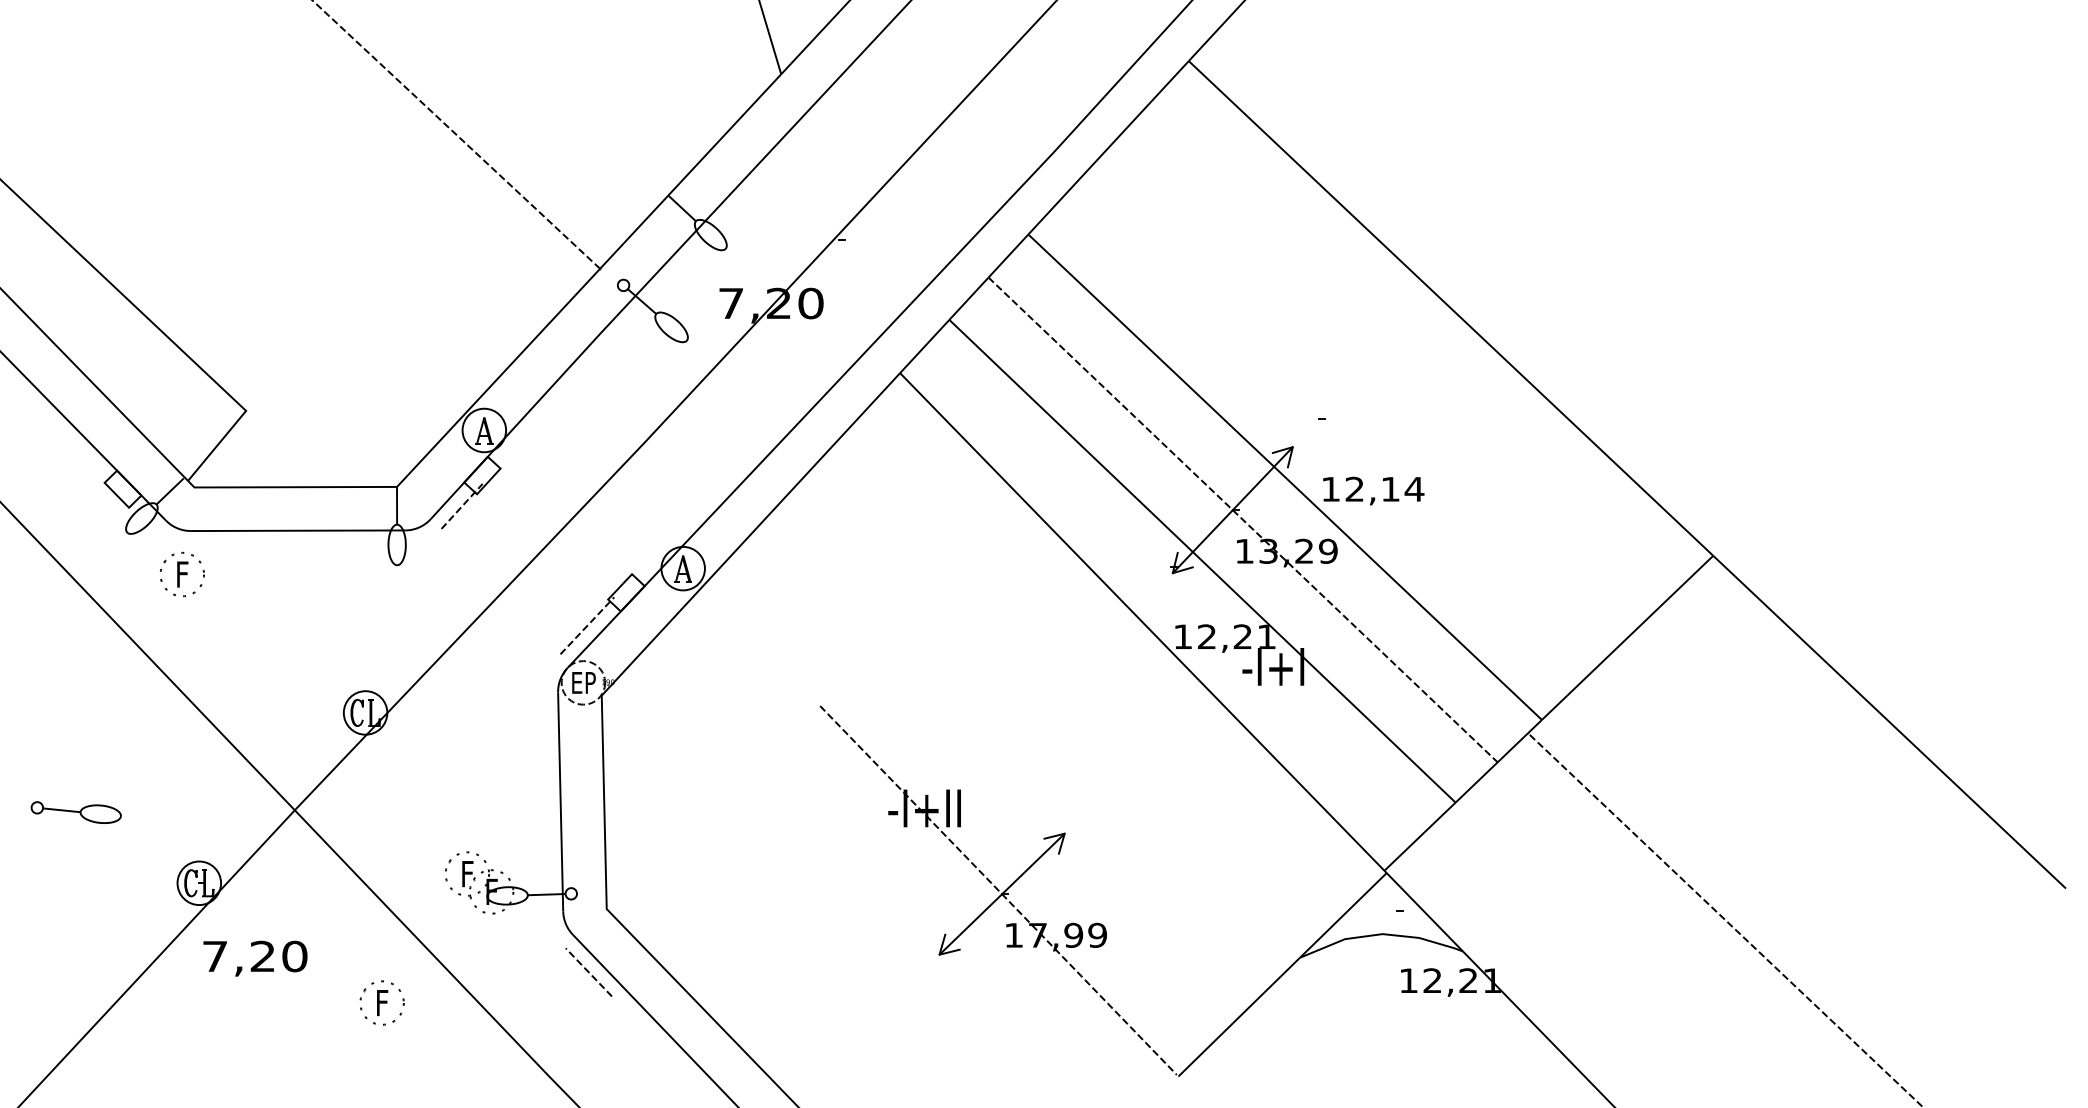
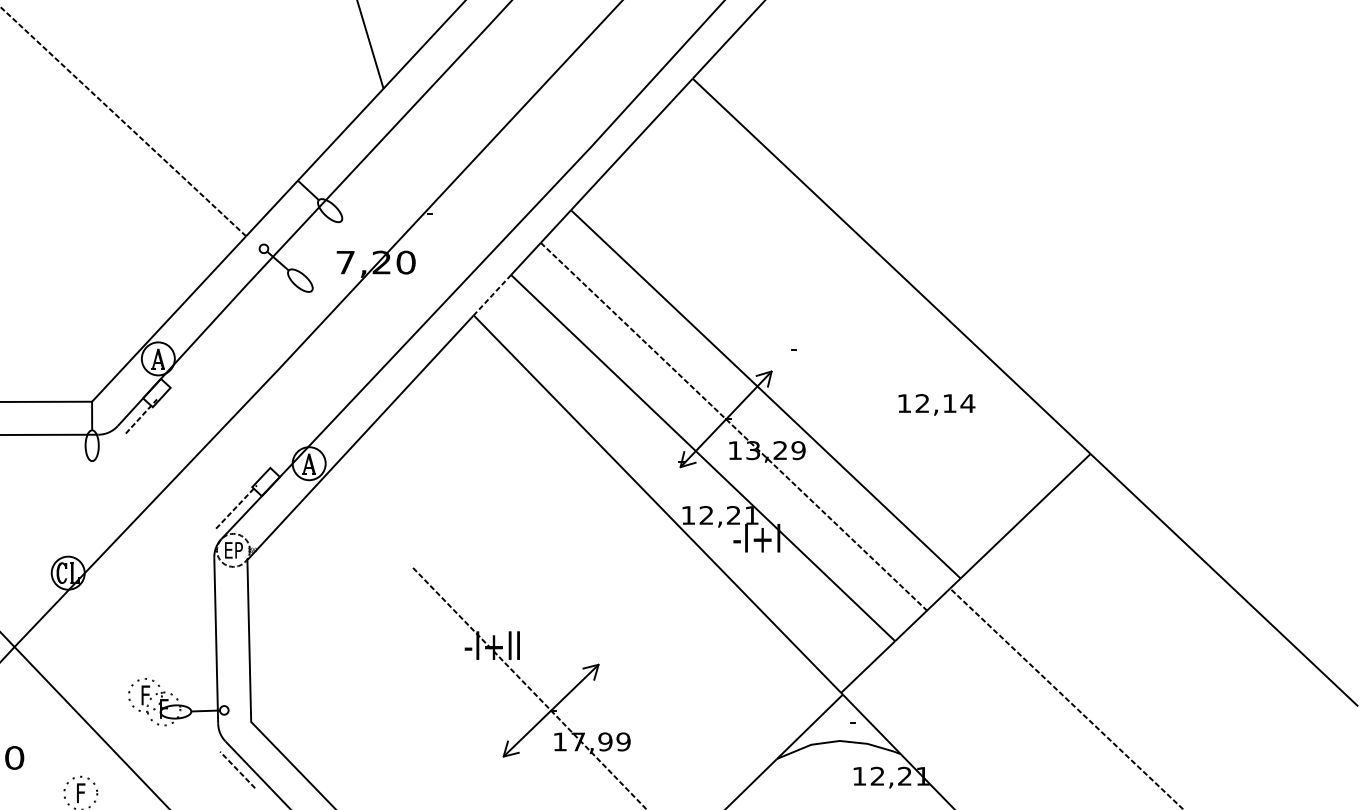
line: (924, 346) -> (492, 295), solid -> dashed
text: (1373, 490) -> (936, 404), moved

